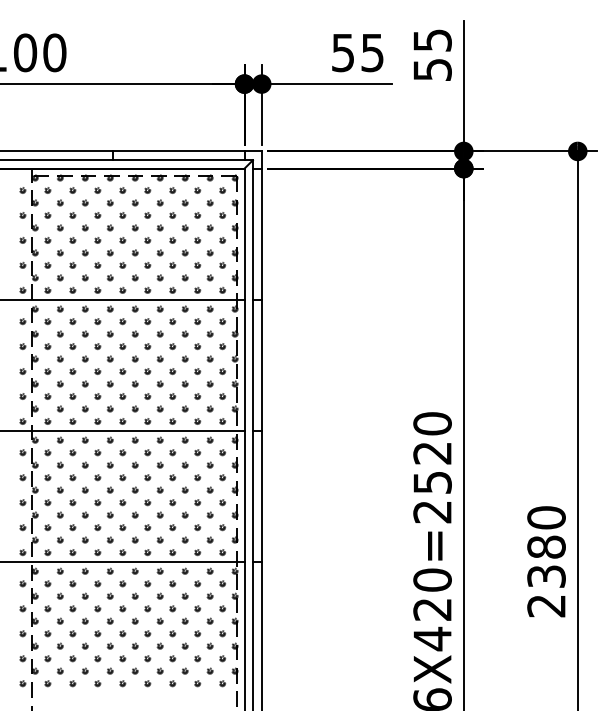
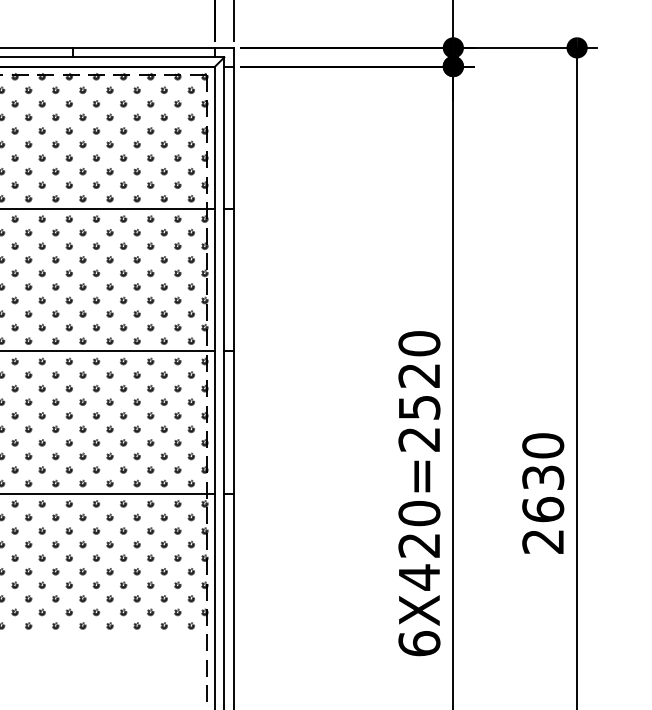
text: (546, 561) -> (543, 493), 2380 -> 2630

